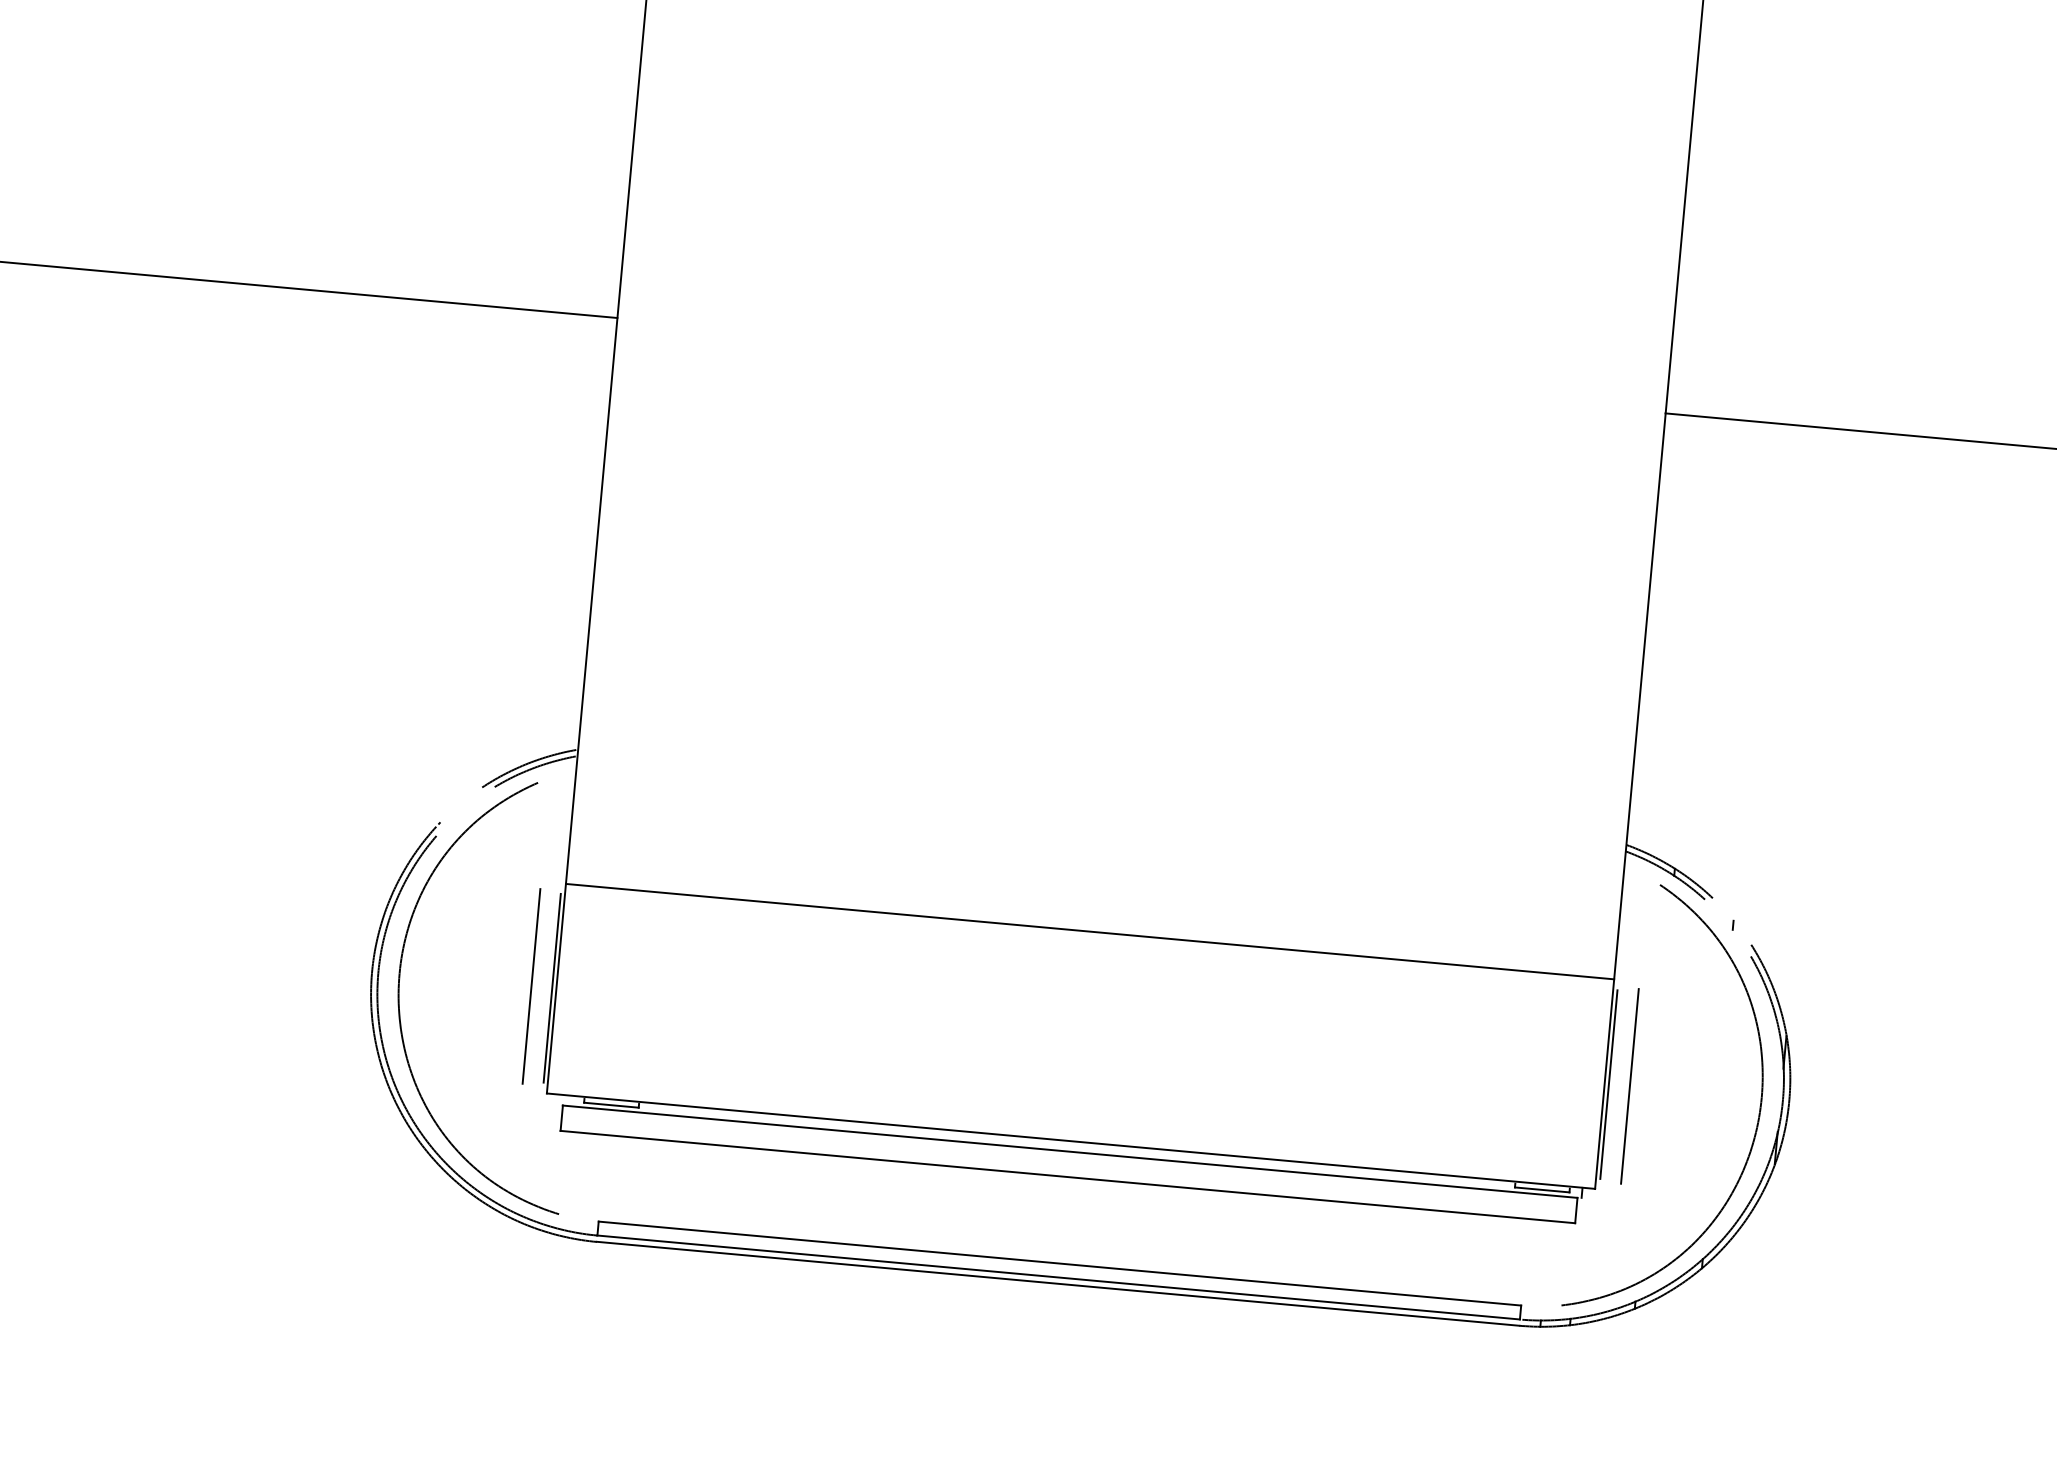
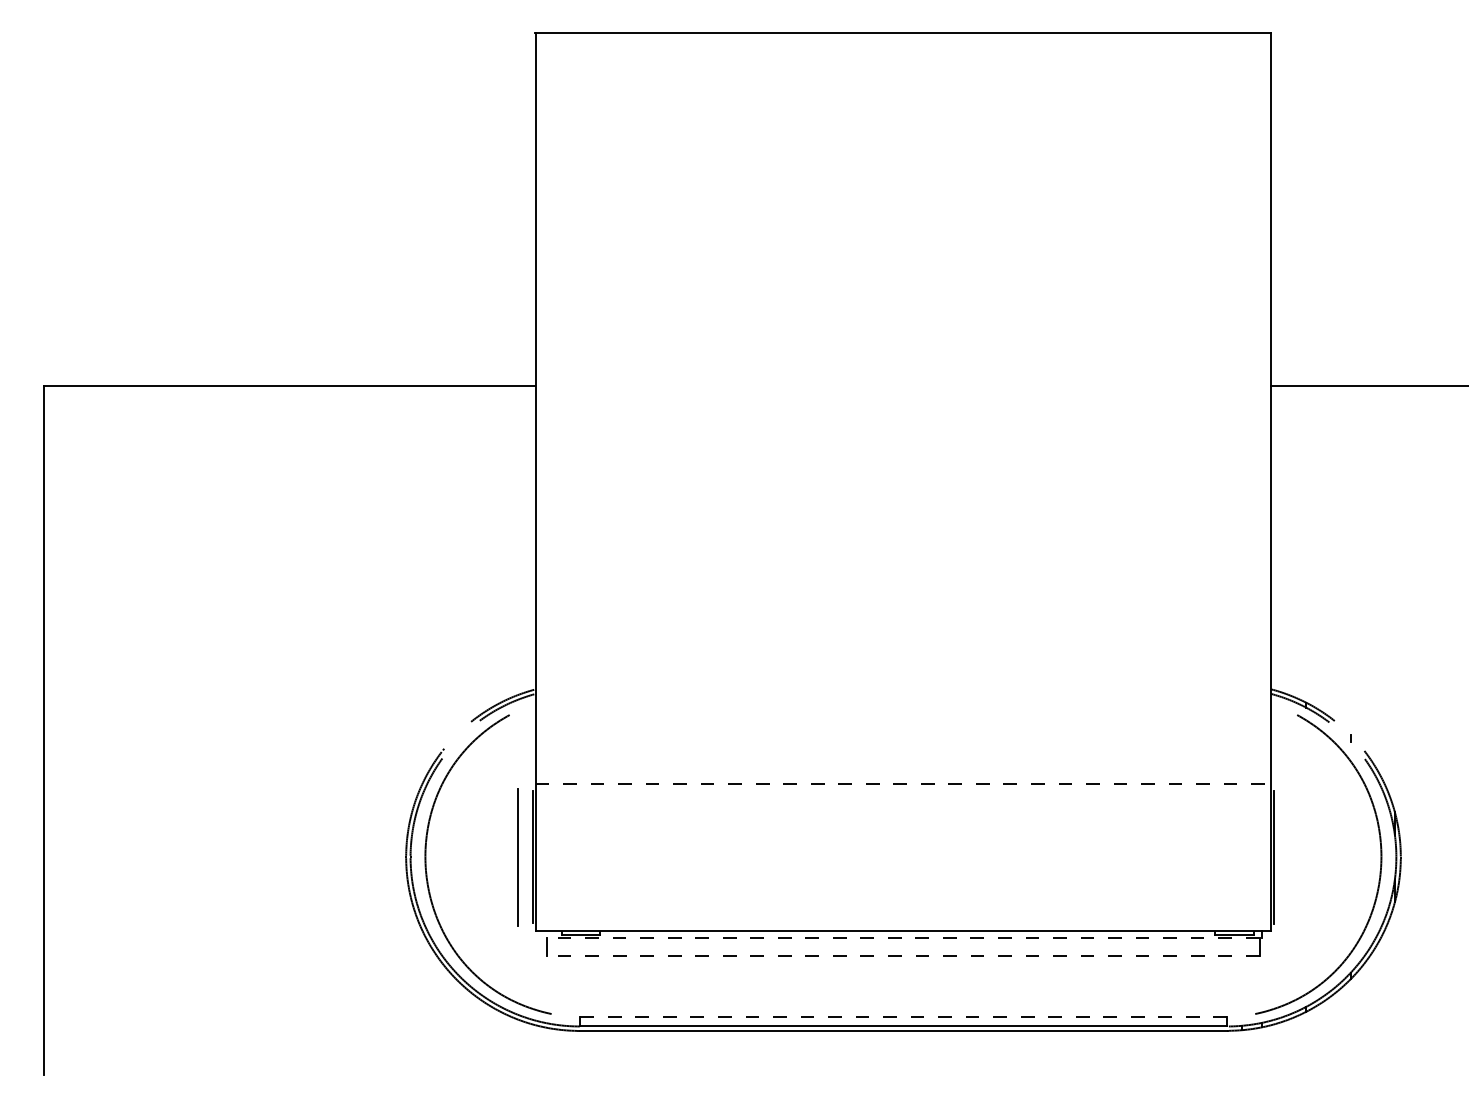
line: (1090, 931) -> (903, 783), solid -> dashed
line: (1629, 1085) -> (1288, 856), removed
line: (1068, 1152) -> (902, 938), solid -> dashed
line: (1066, 1176) -> (902, 955), solid -> dashed
line: (1060, 1263) -> (903, 1016), solid -> dashed

